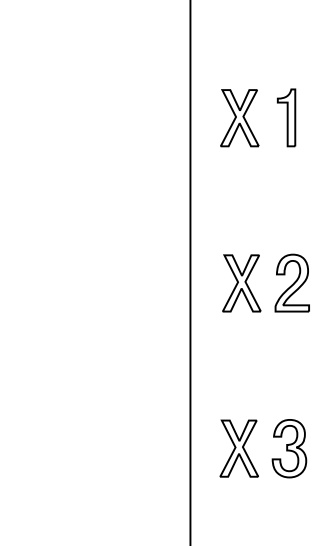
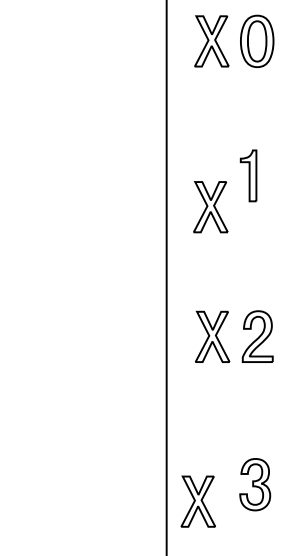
part: (286, 117) -> (248, 175), moved
part: (239, 118) -> (210, 207), moved
part: (238, 448) -> (197, 501), moved

